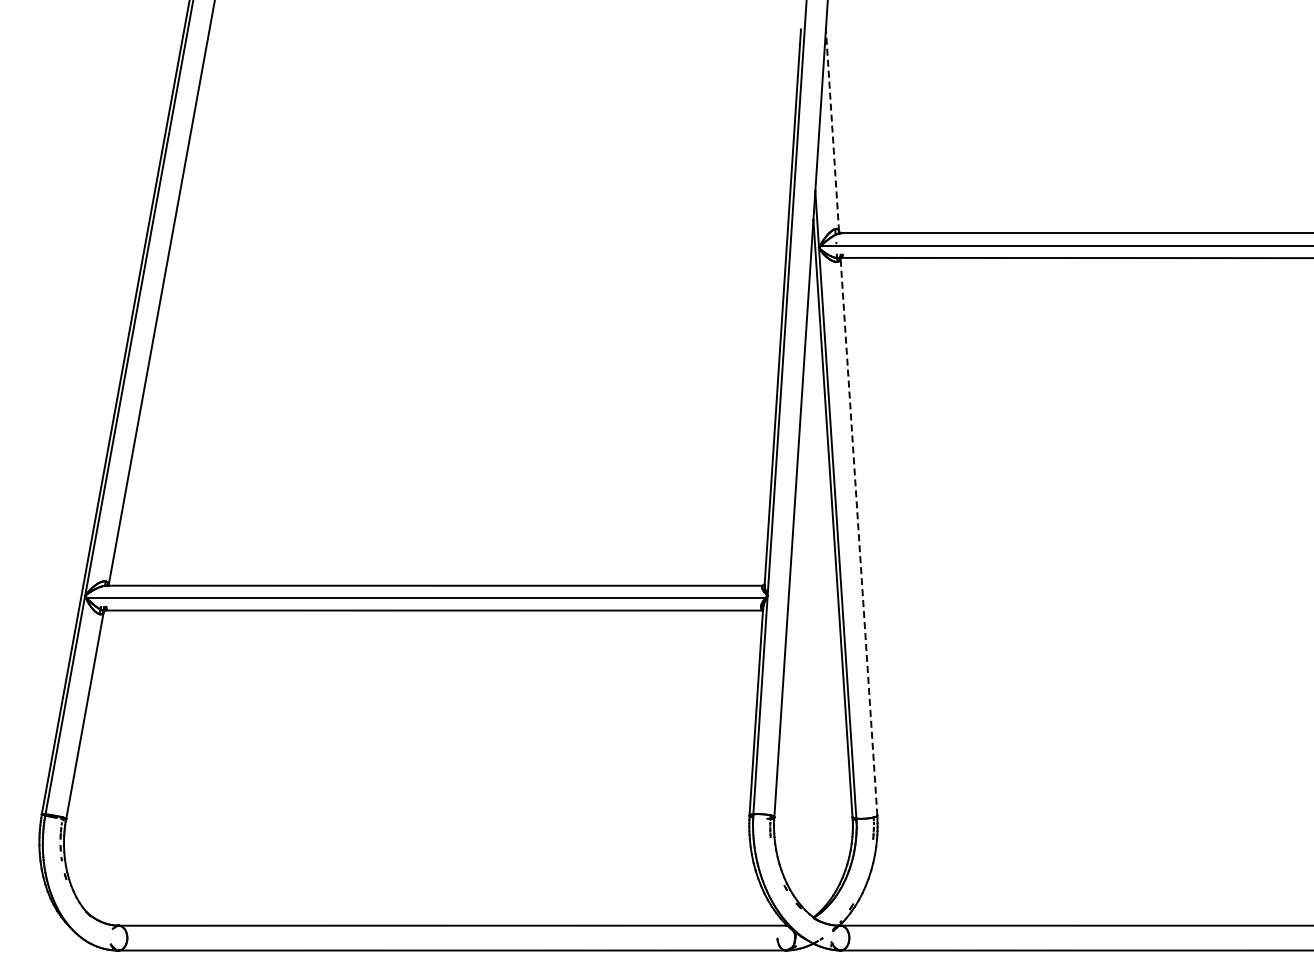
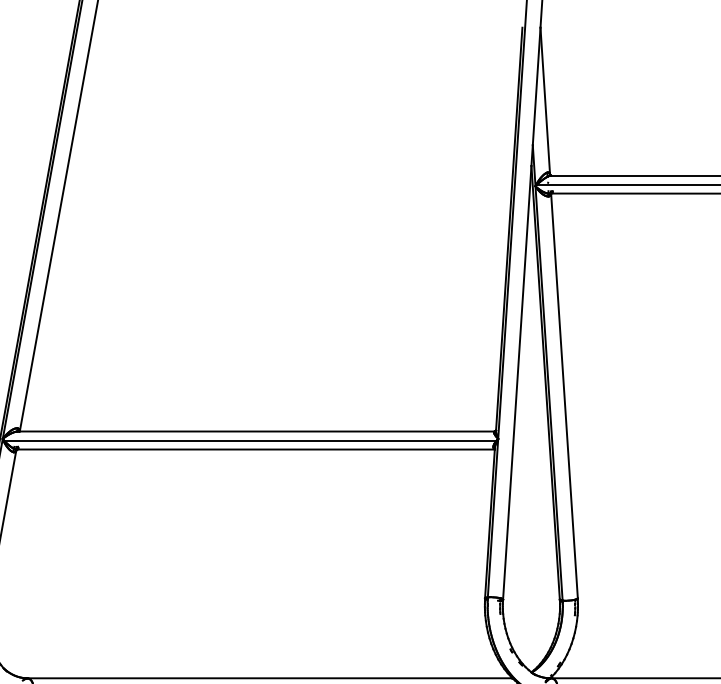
line: (832, 129) -> (545, 100), dashed -> solid
line: (858, 536) -> (564, 395), dashed -> solid

